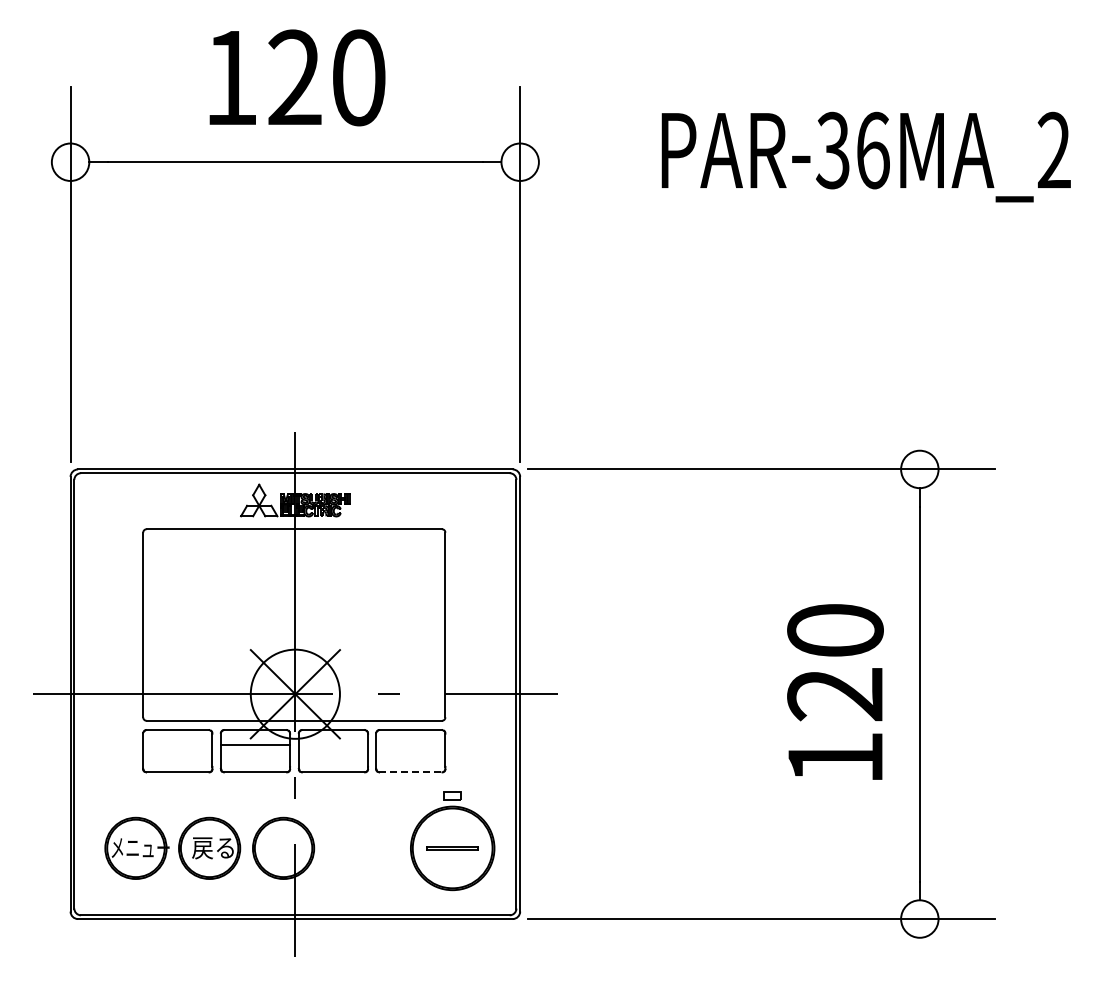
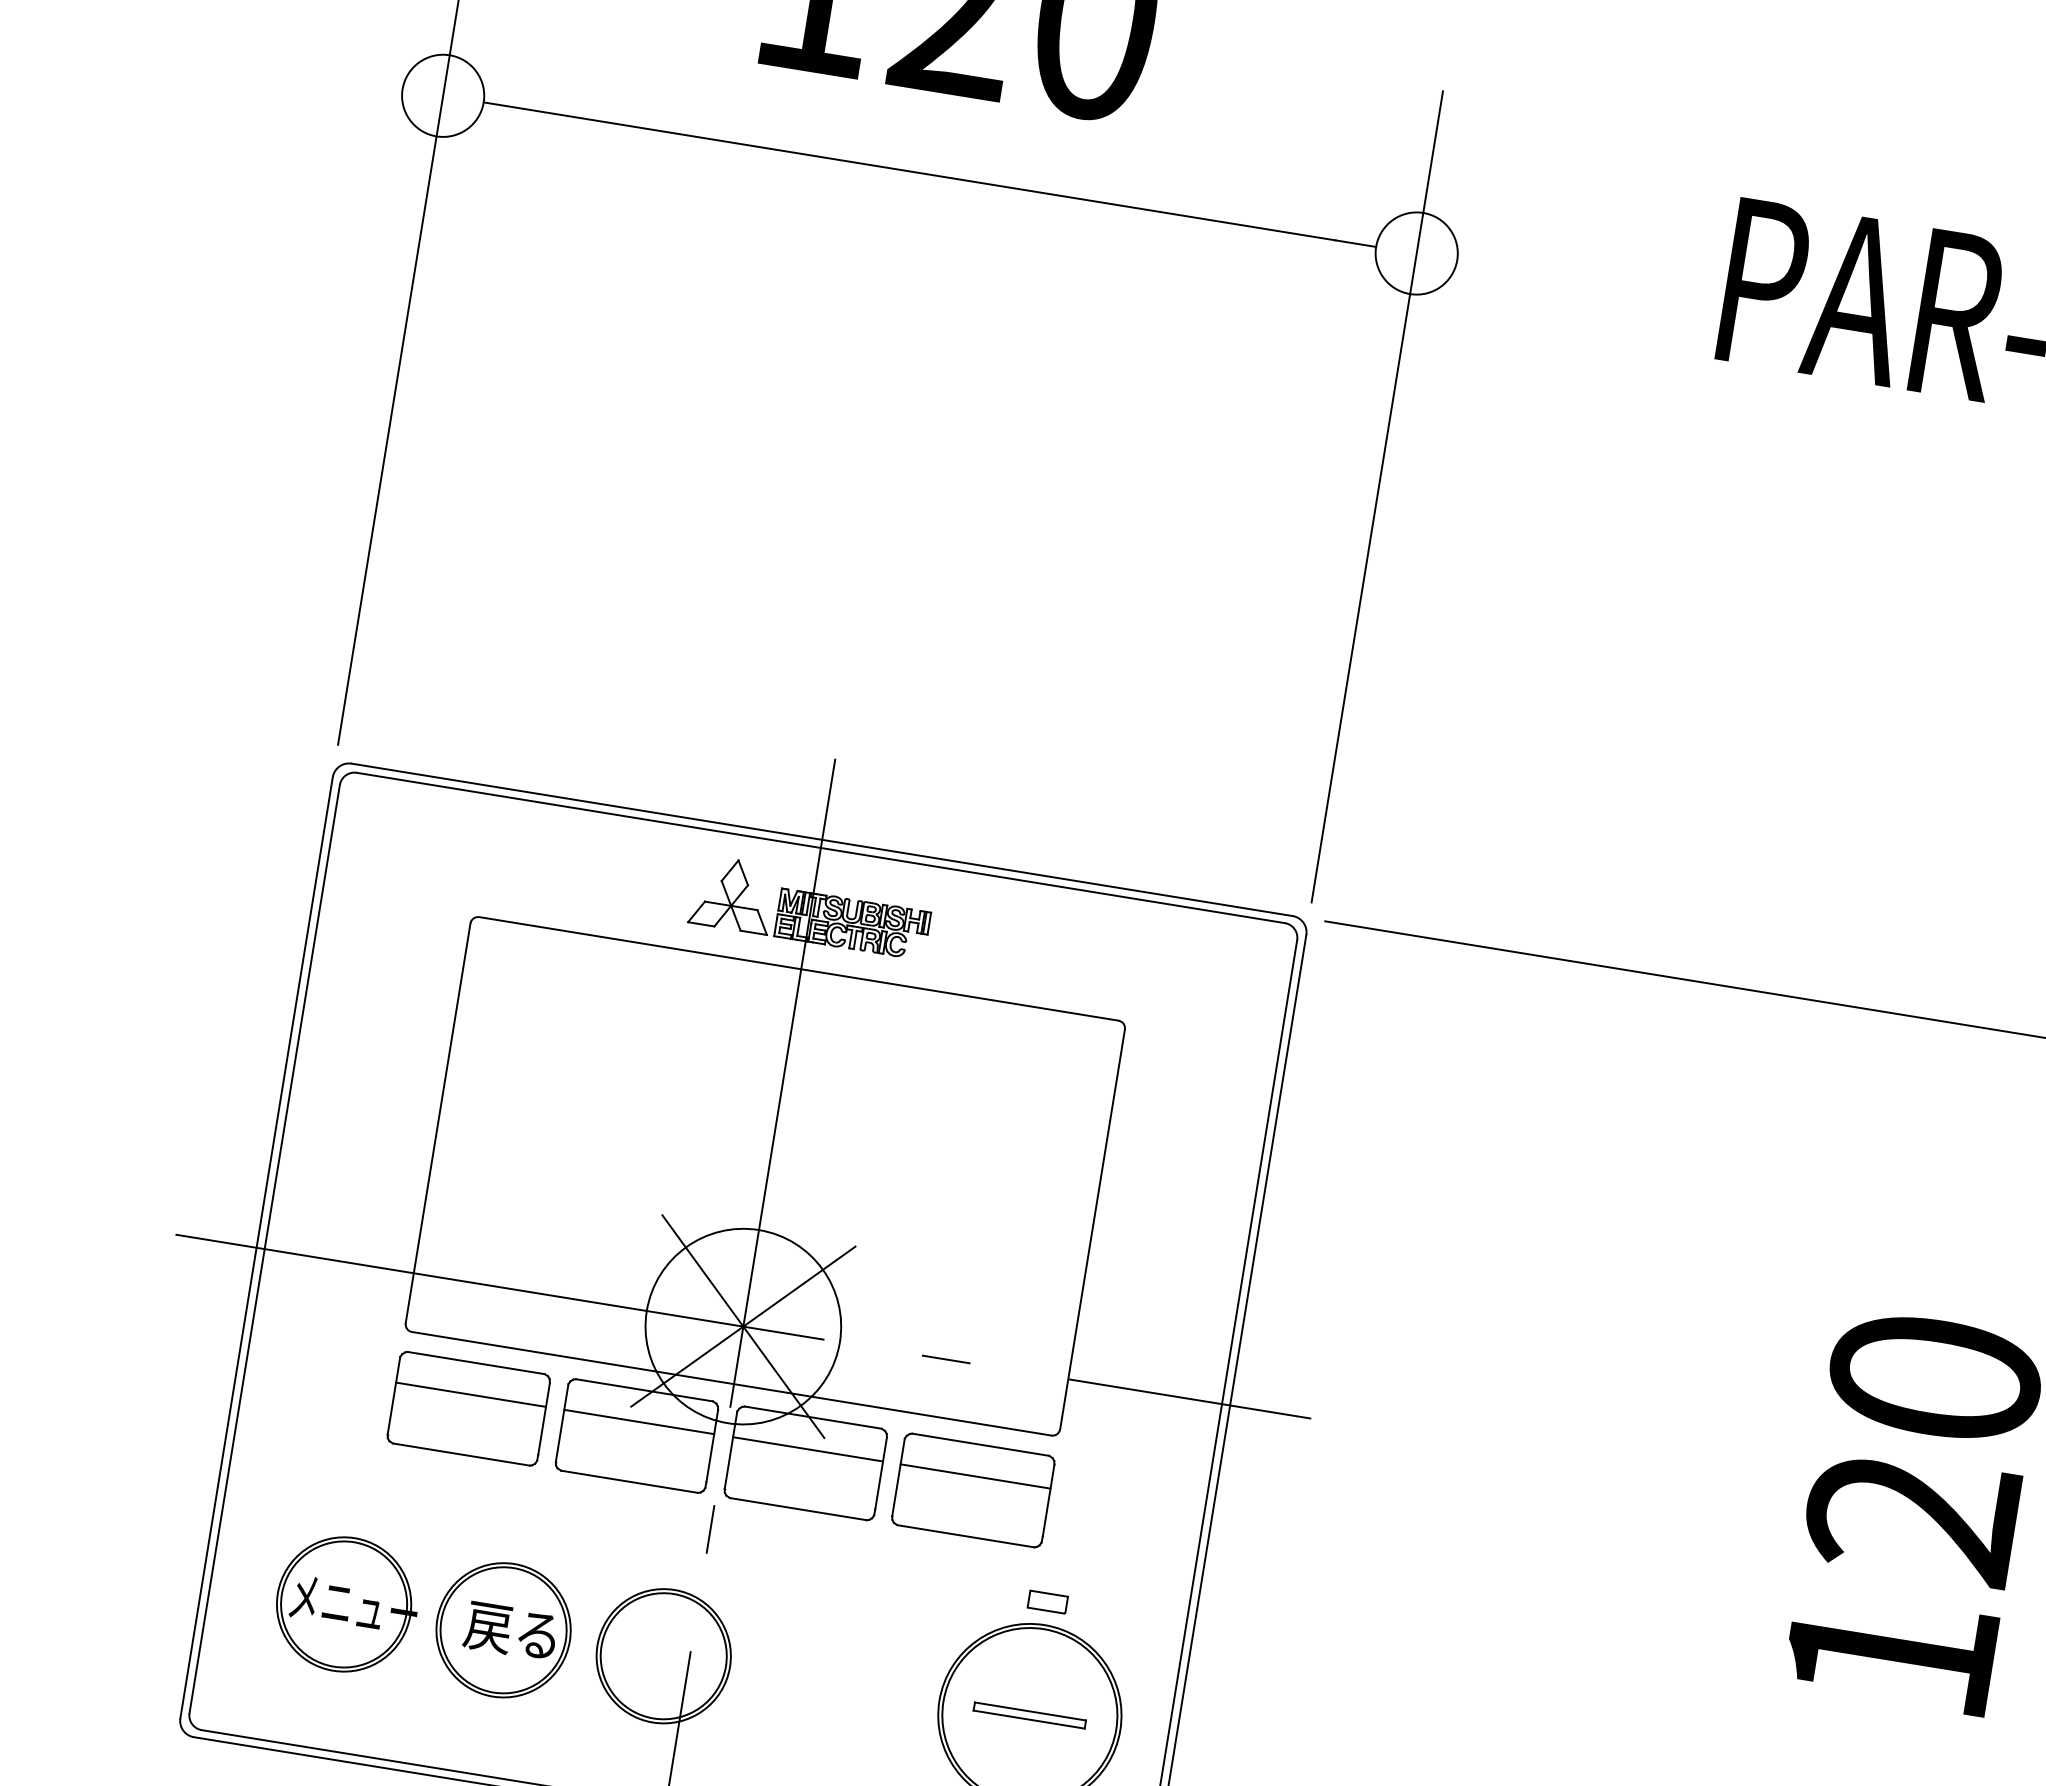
line: (177, 744) -> (470, 1394), added
line: (333, 744) -> (808, 1448), added
line: (410, 744) -> (974, 1475), added
line: (410, 772) -> (965, 1536), dashed -> solid

